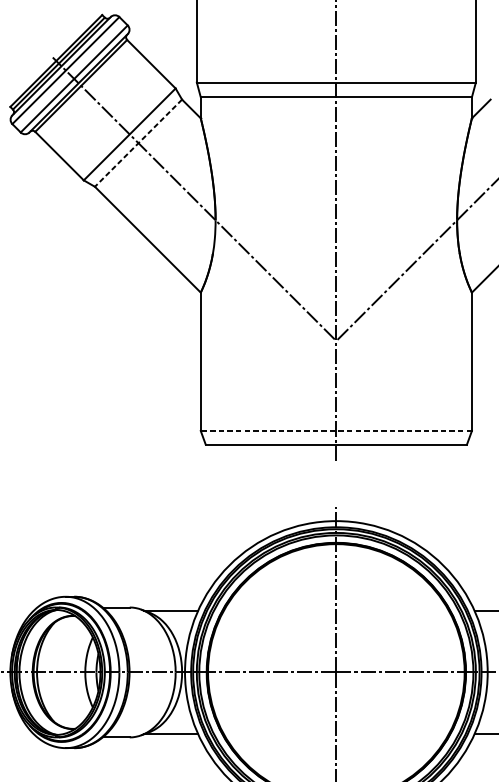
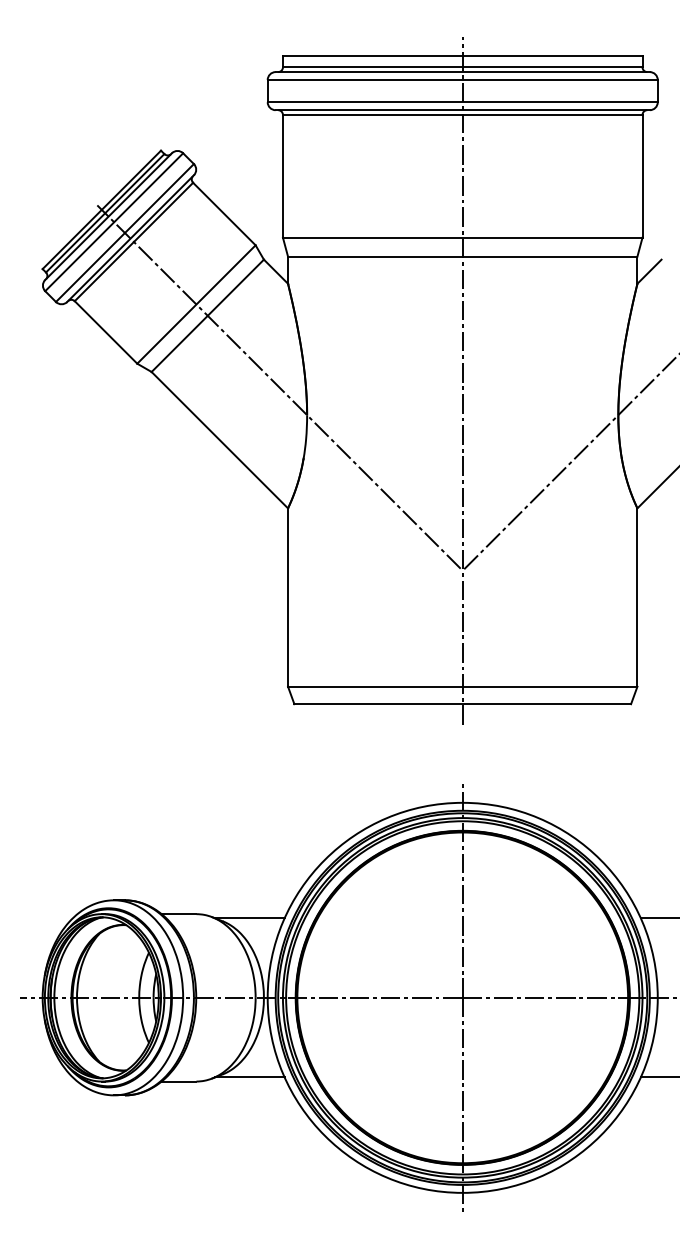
line: (138, 143) -> (207, 316), dashed -> solid
line: (336, 430) -> (462, 686), dashed -> solid

